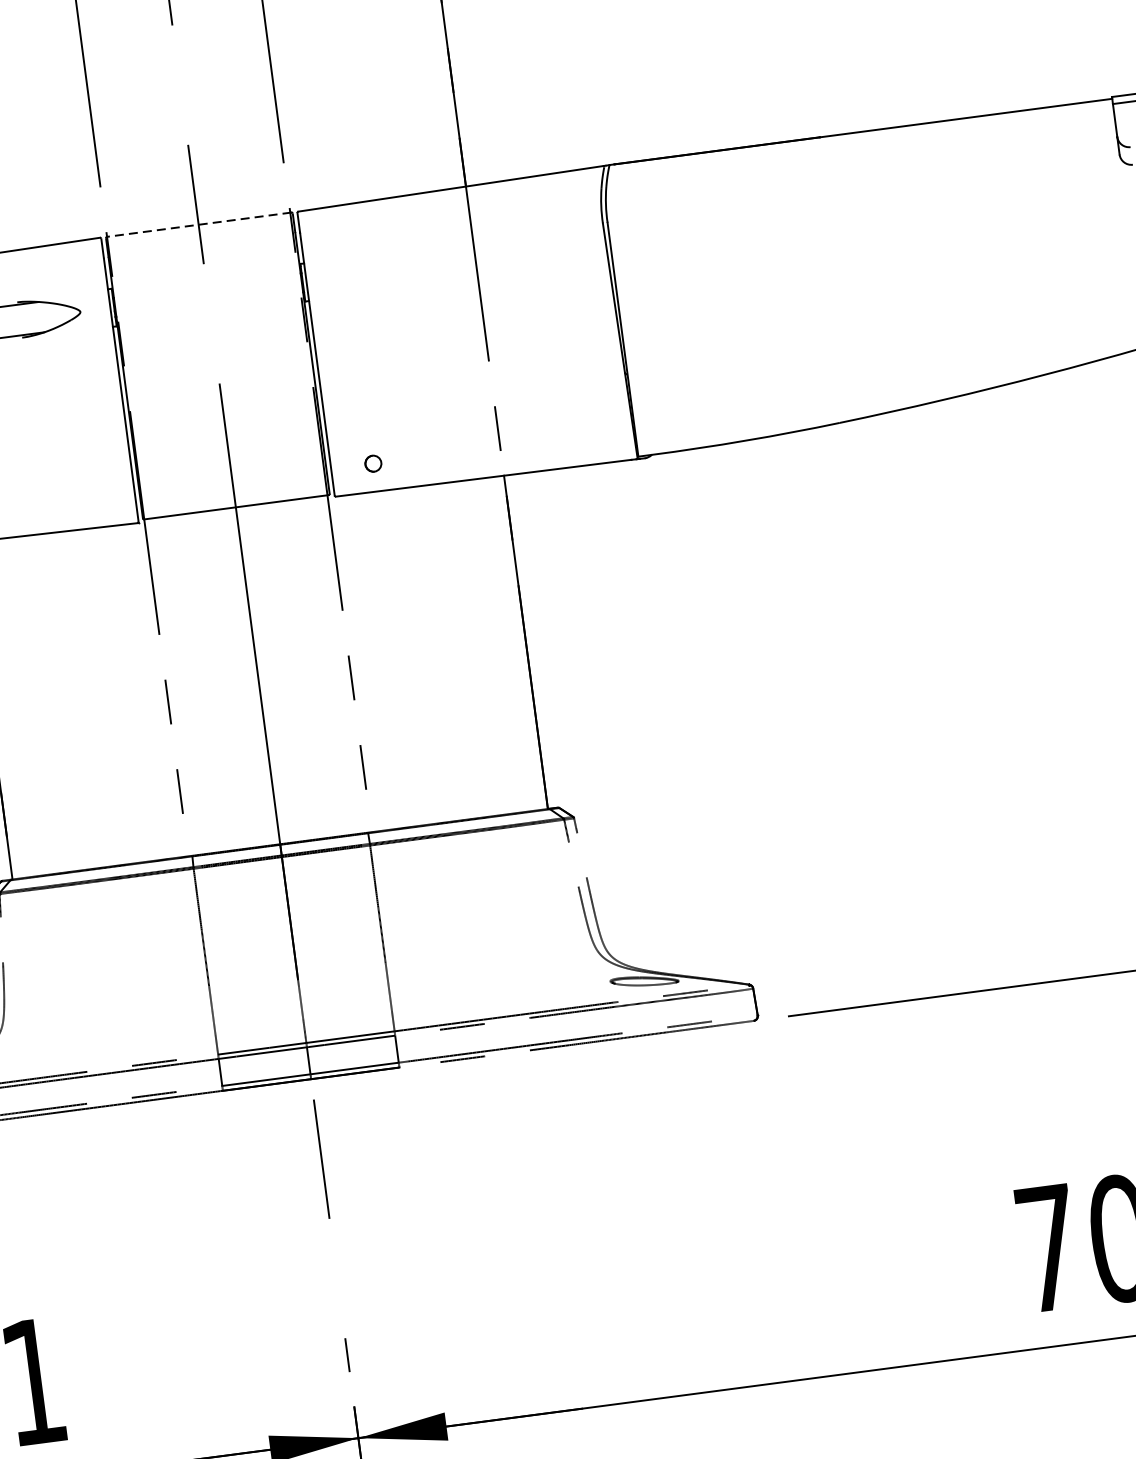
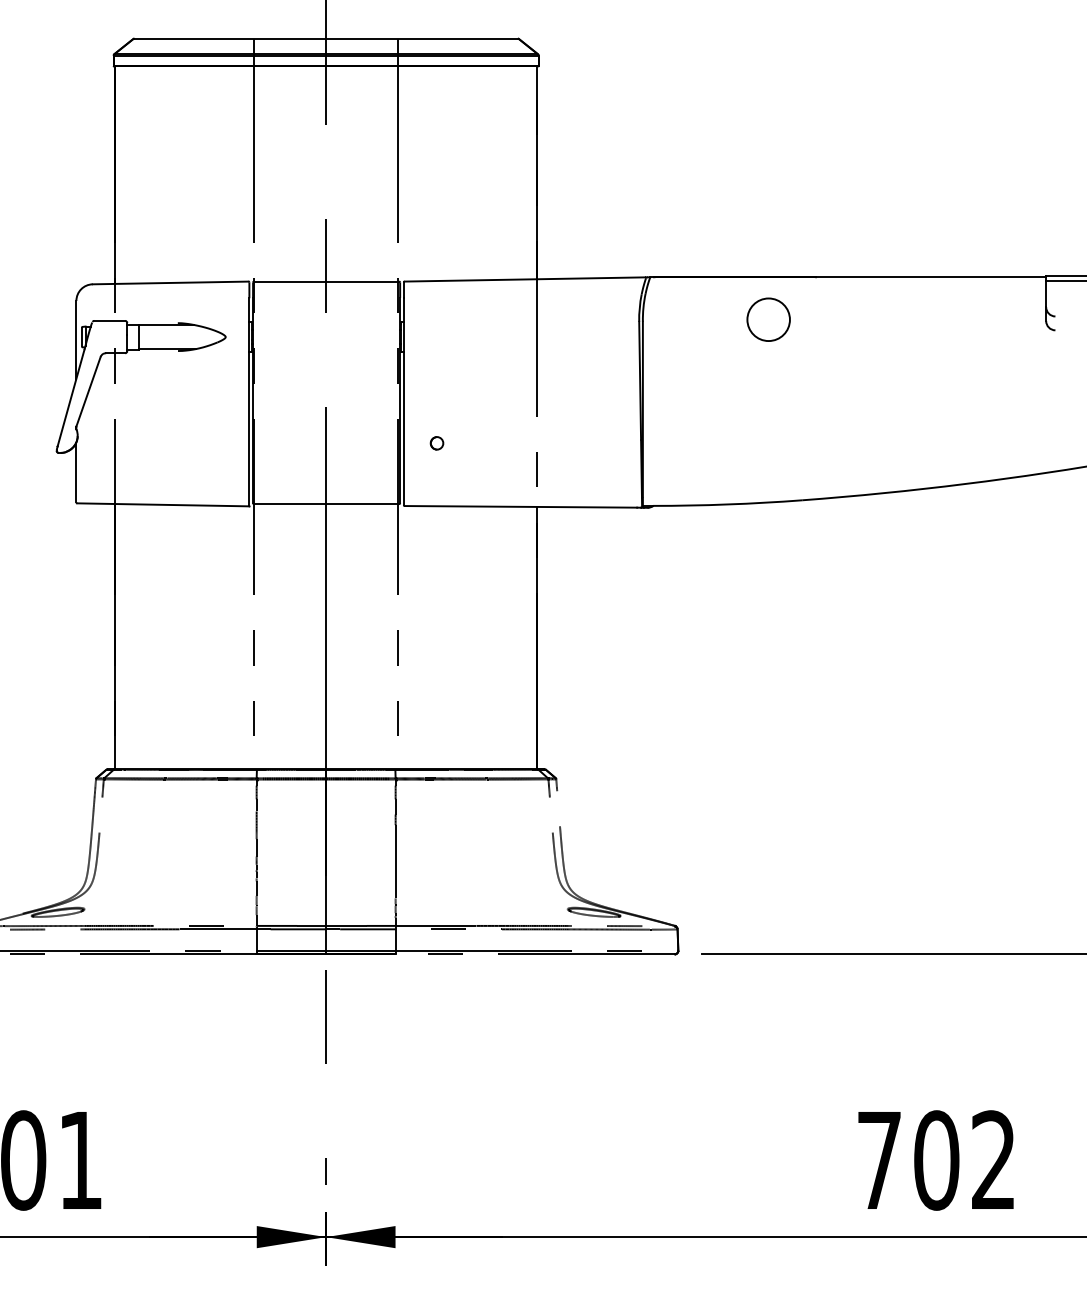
circle: (766, 198) -> (768, 319), added
line: (199, 224) -> (326, 281), dashed -> solid
part: (372, 463) -> (436, 443), moved

